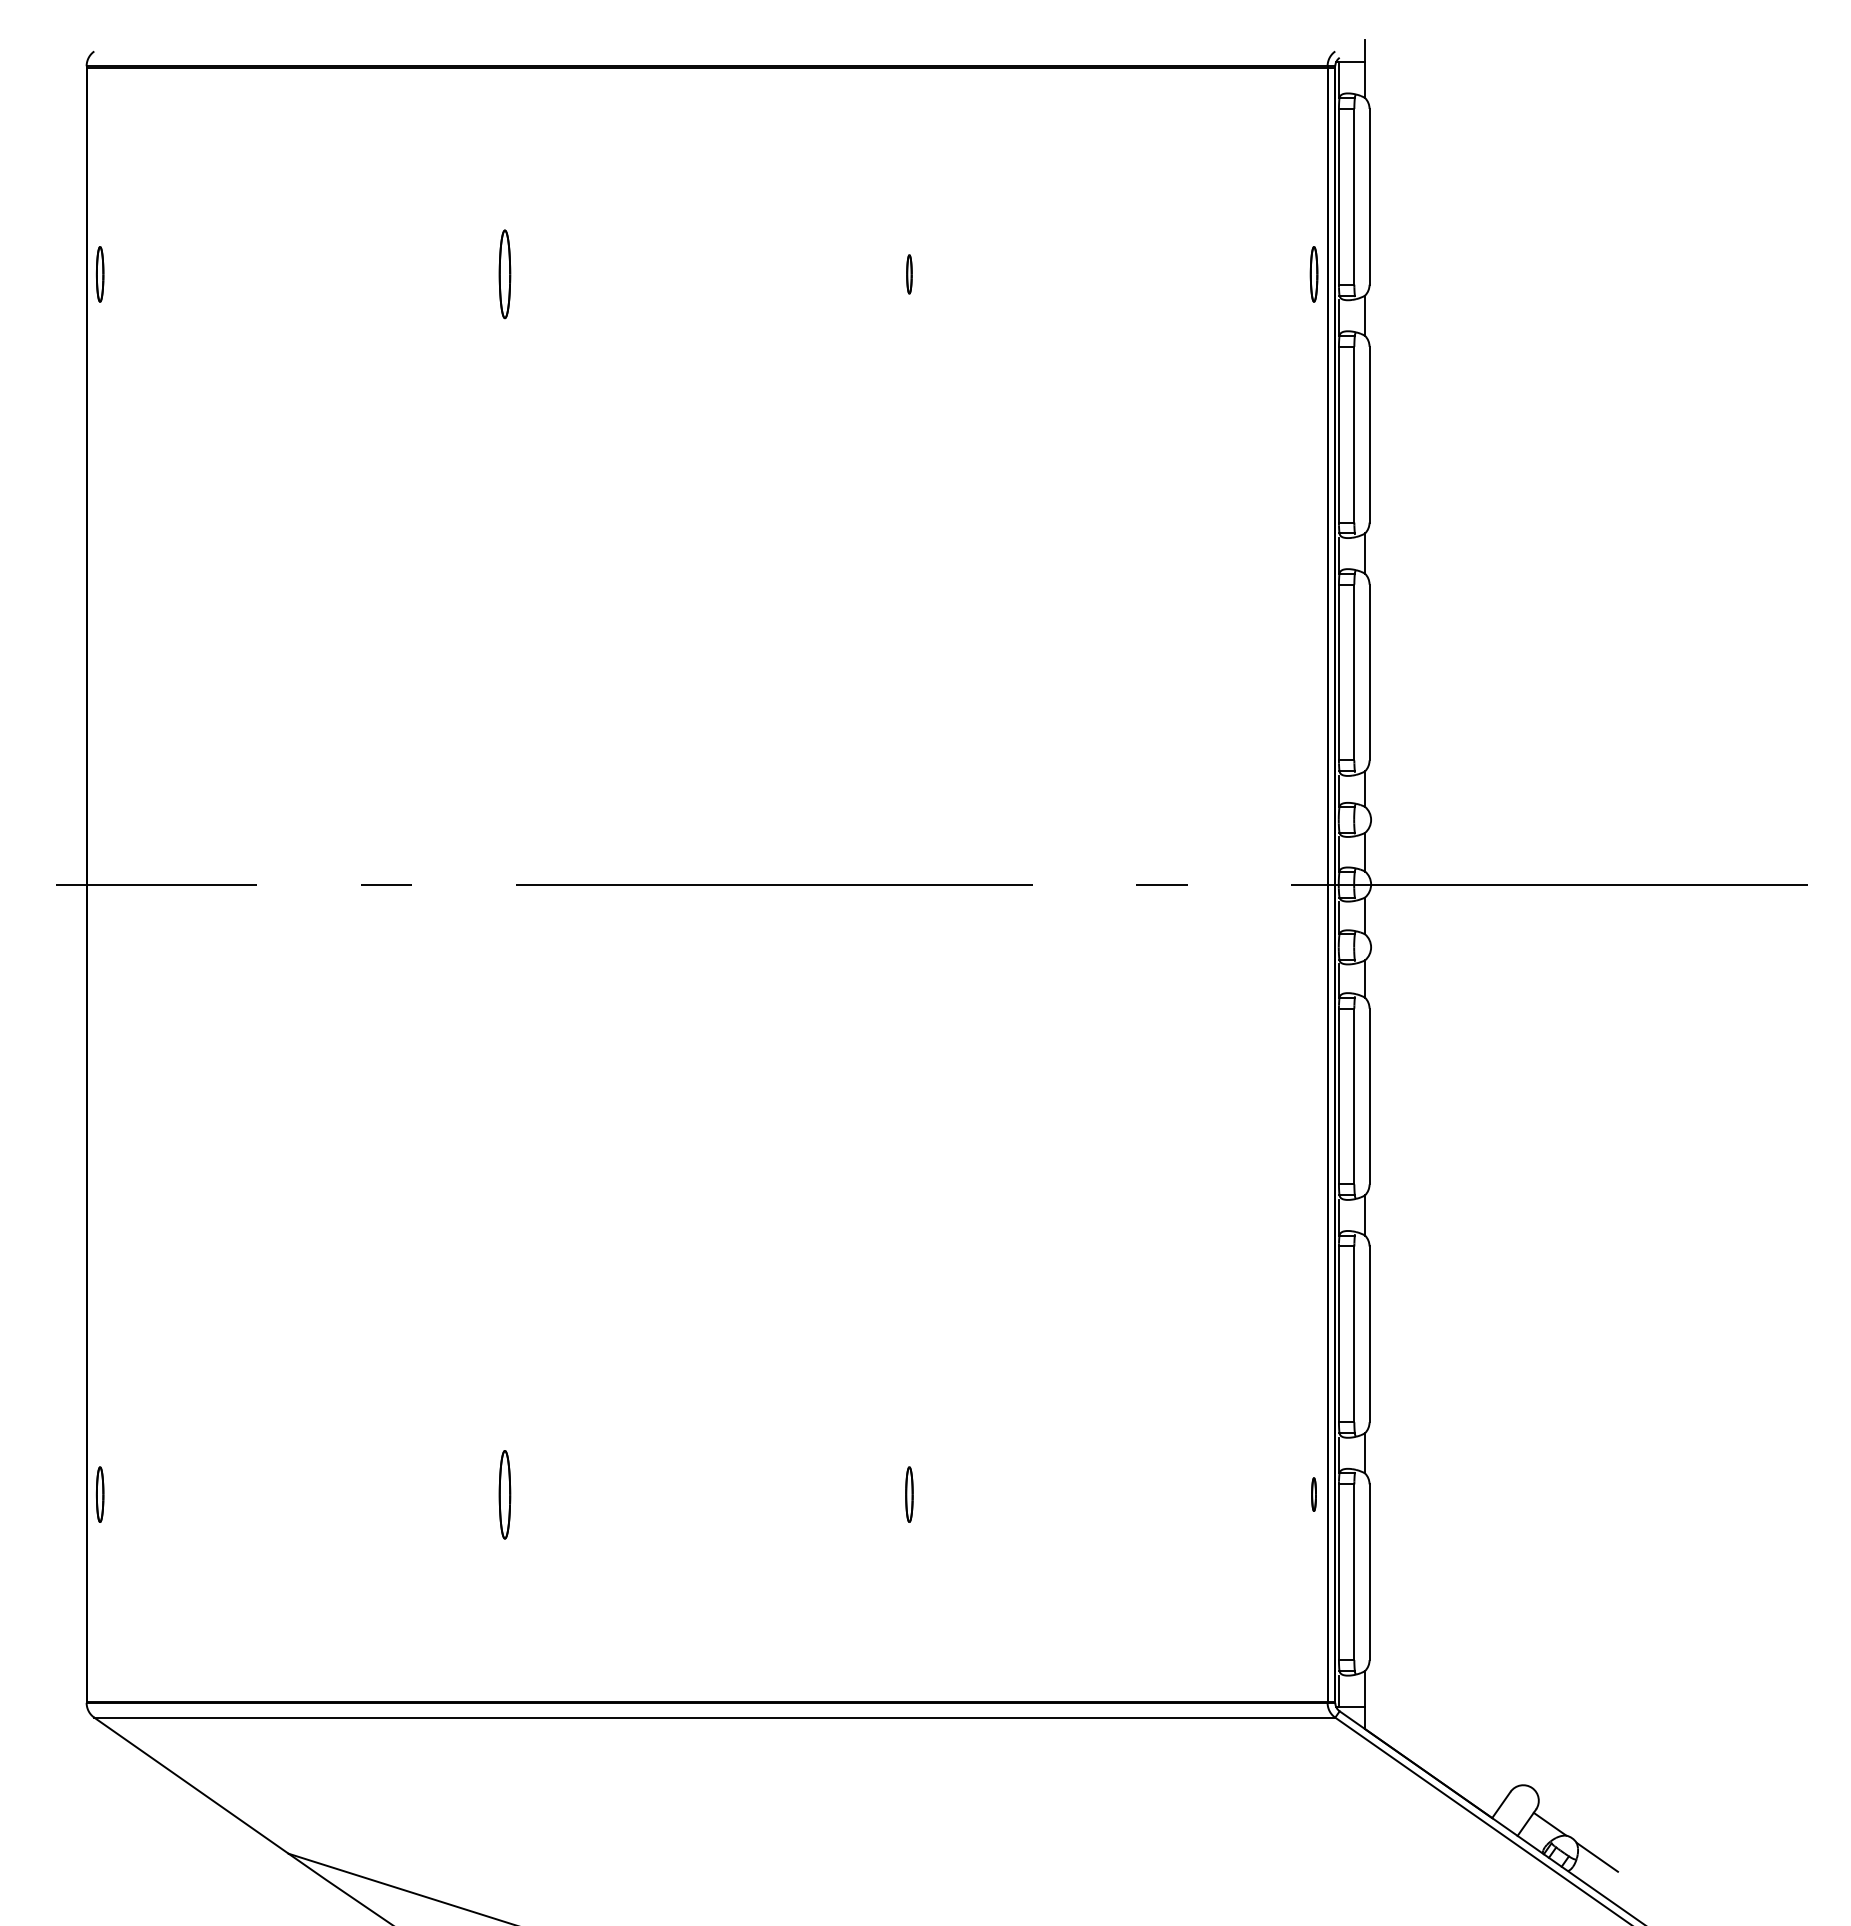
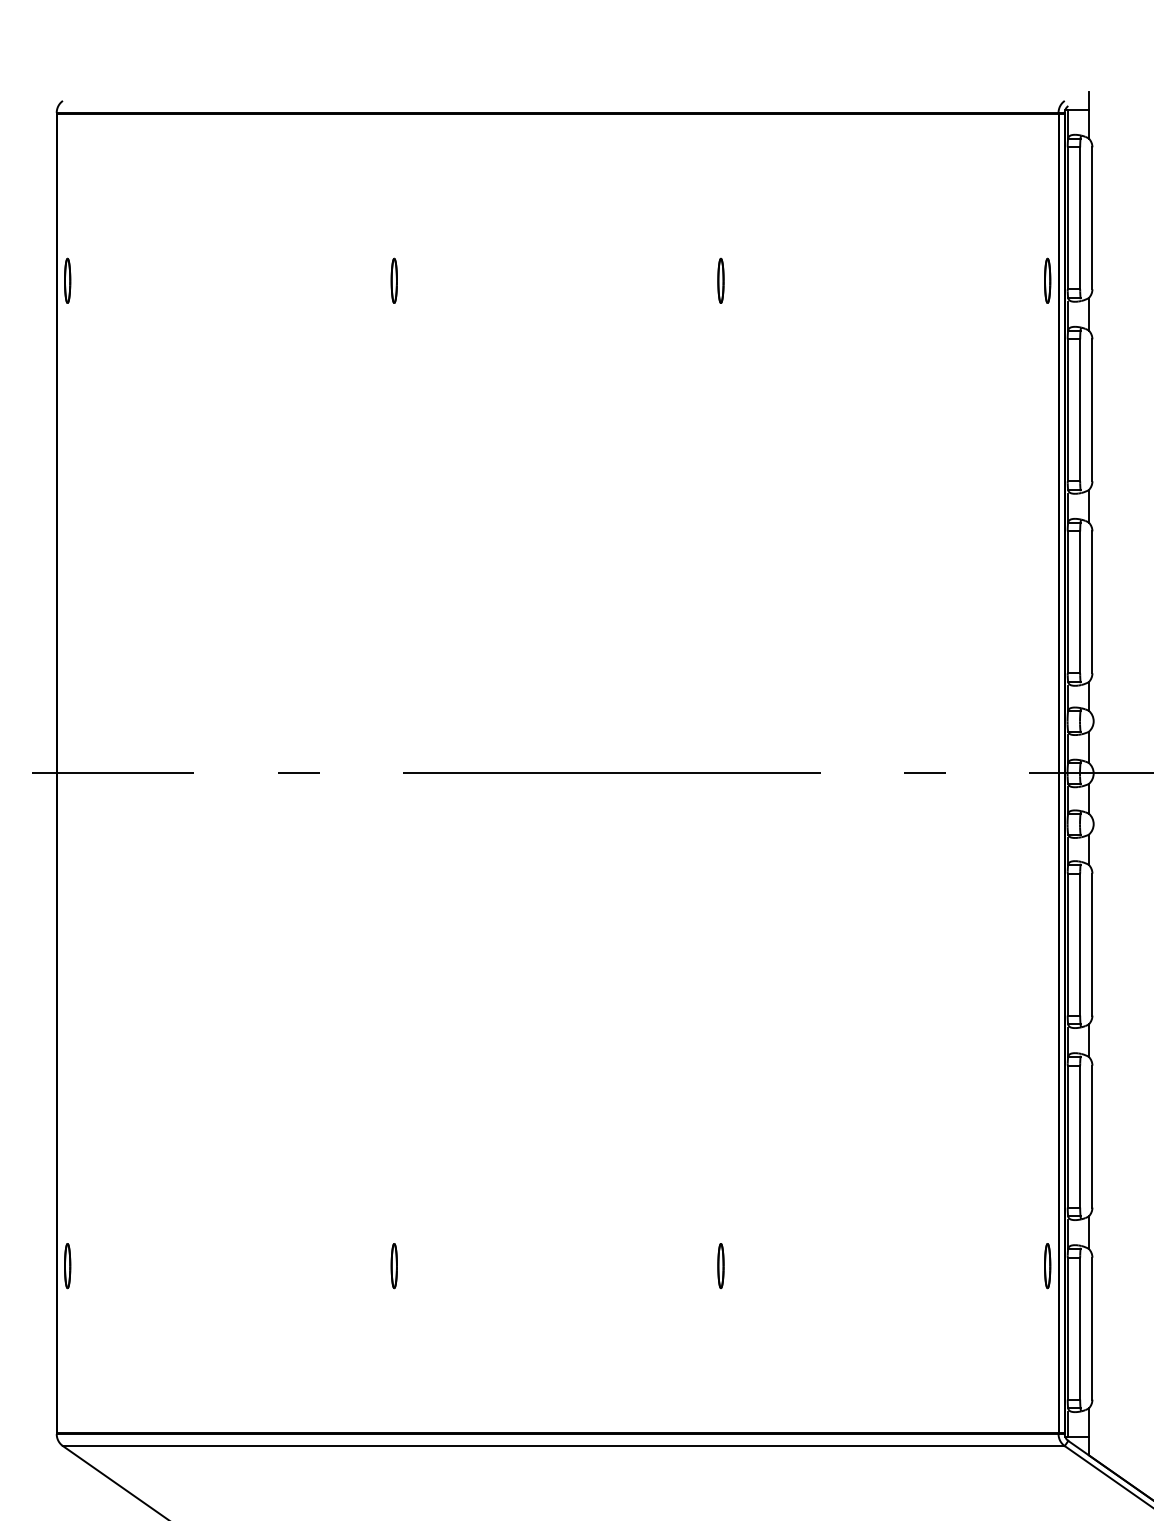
part: (504, 274) -> (394, 280), size x0.62
part: (909, 274) -> (721, 280), size x1.43
part: (504, 1494) -> (394, 1265), size x0.62
part: (1313, 1494) -> (1047, 1265), size x1.67

